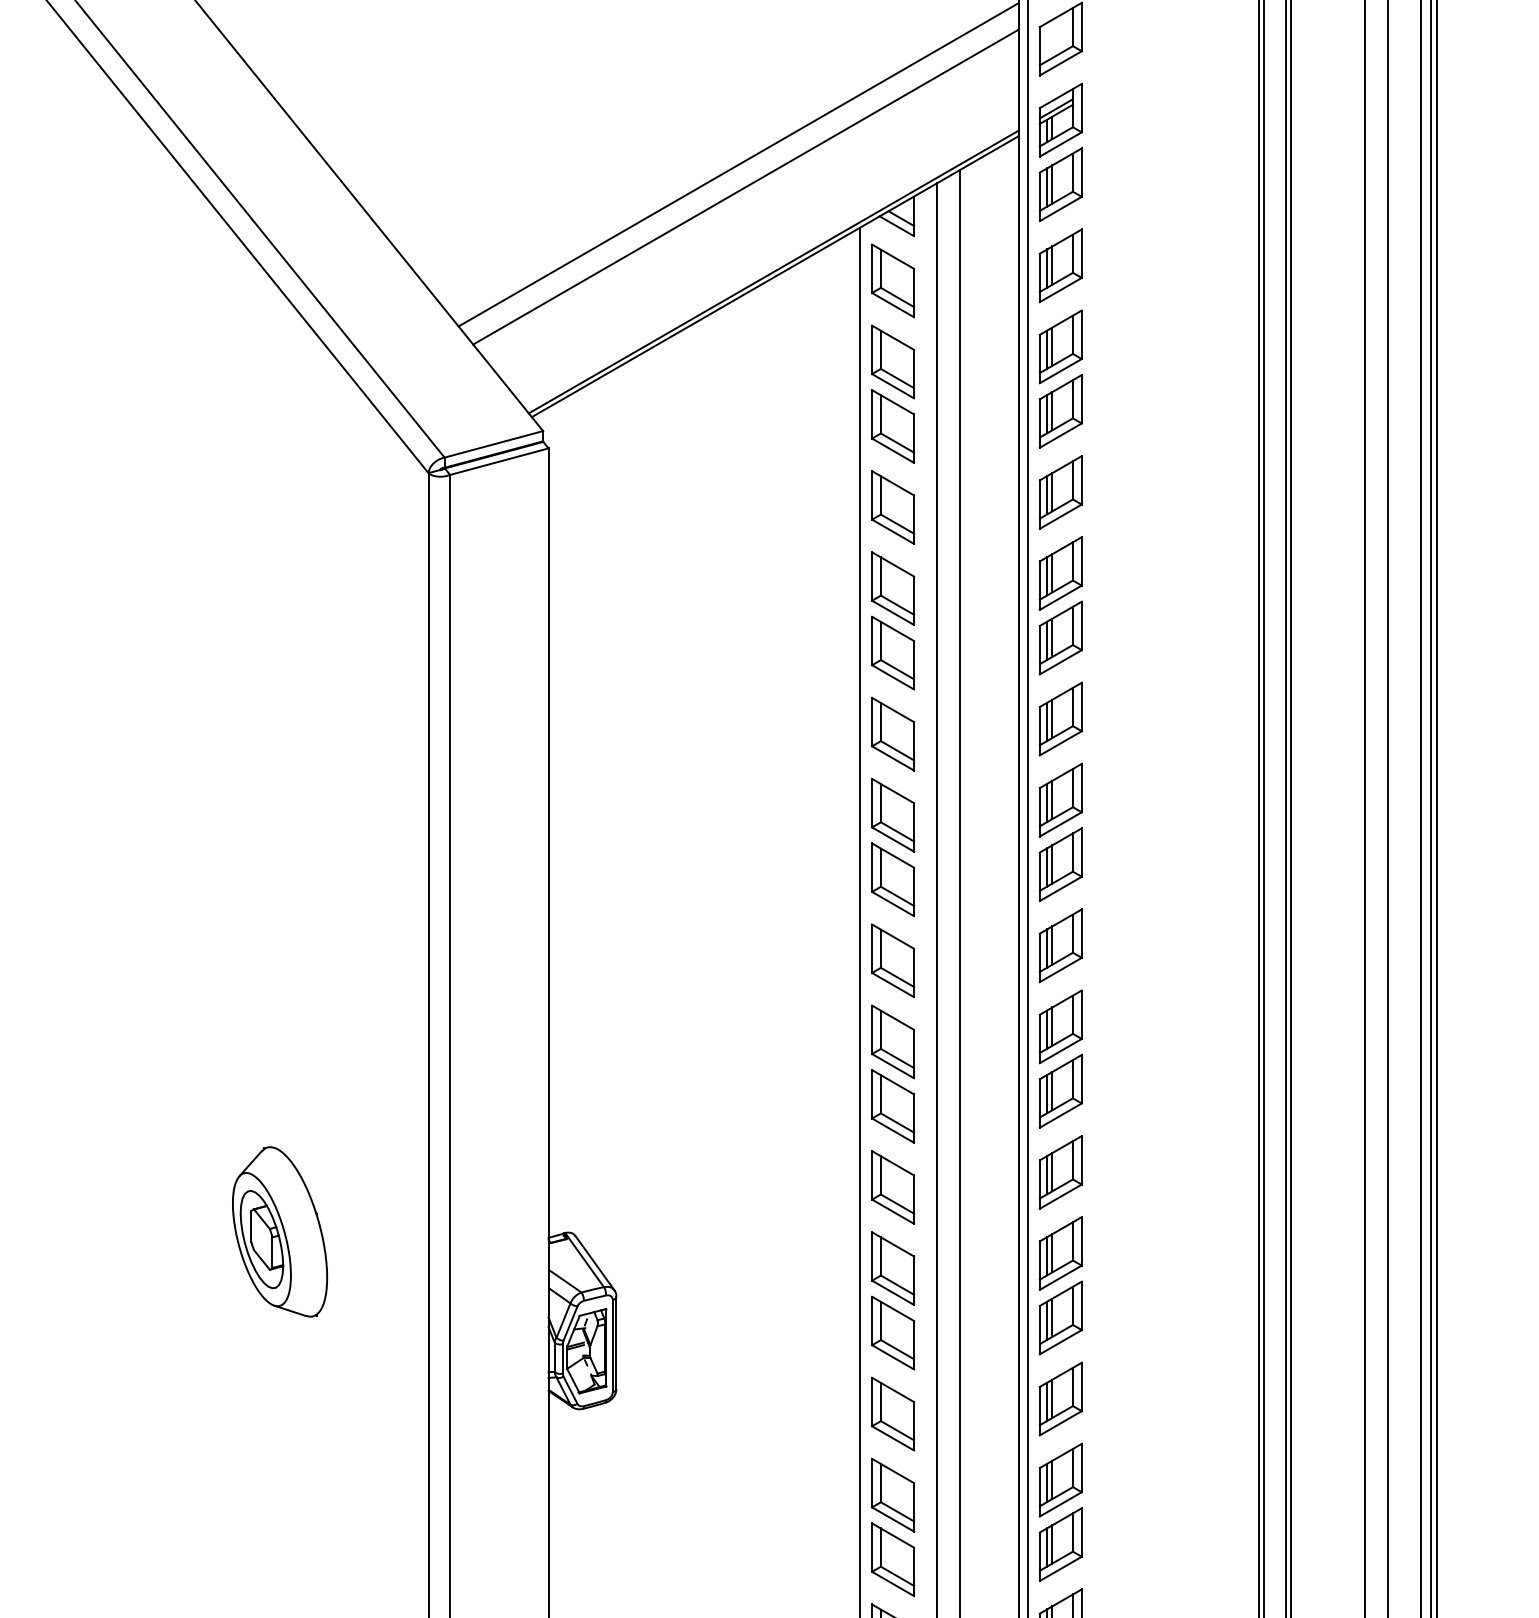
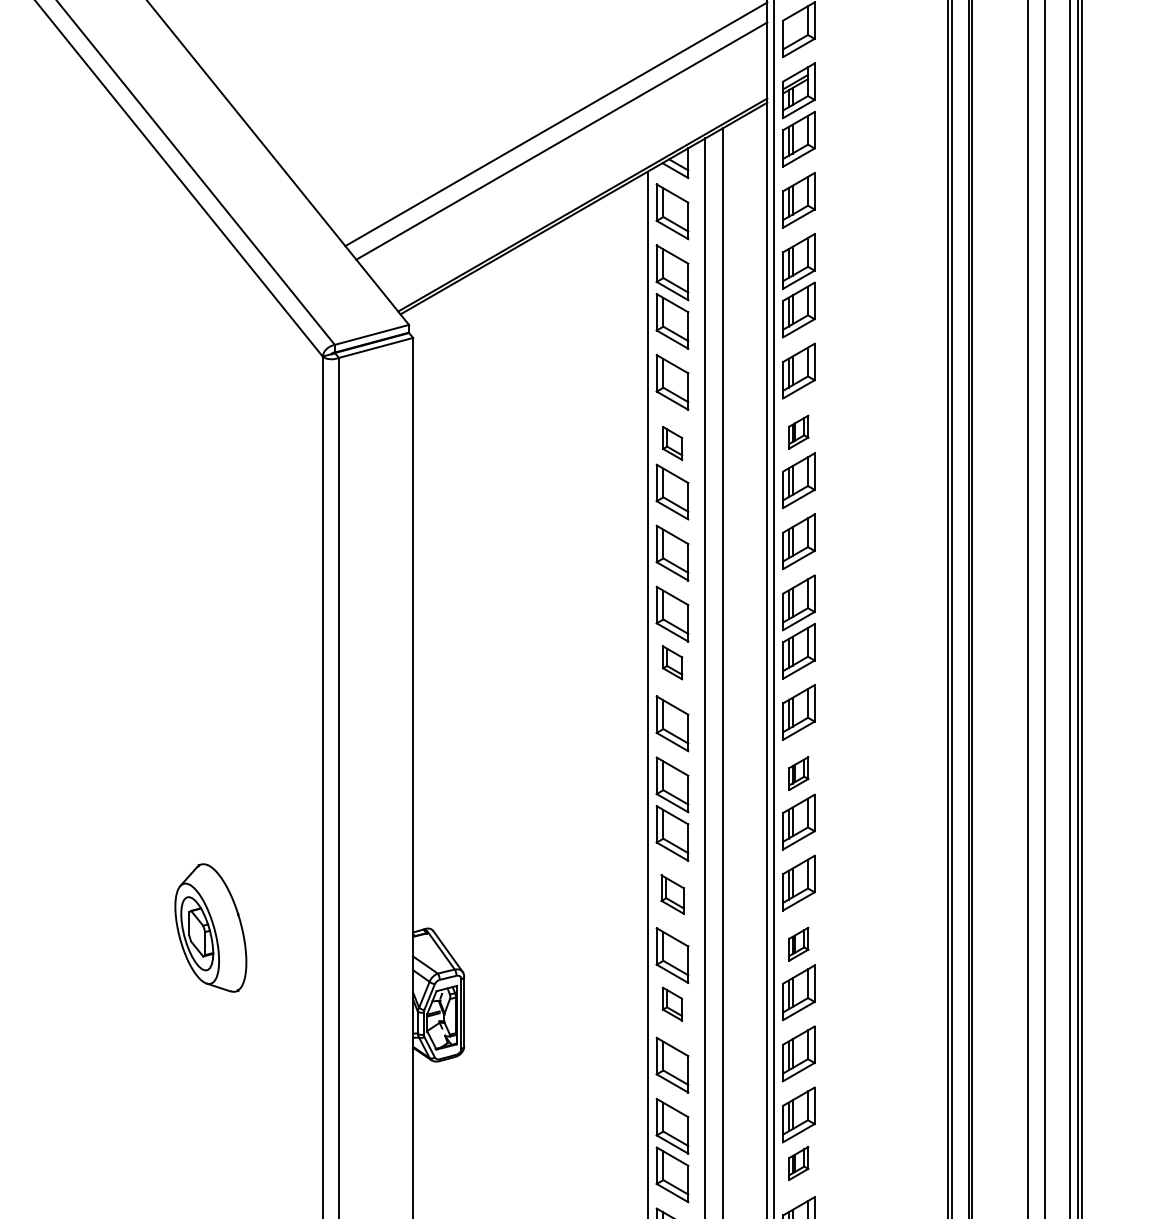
part: (1060, 573) -> (798, 432), size x0.6
part: (893, 588) -> (672, 443), size x0.6
part: (893, 879) -> (672, 662), size x0.6
part: (1060, 1026) -> (798, 773), size x0.6
part: (893, 1187) -> (672, 894), size x0.7
part: (1060, 1253) -> (798, 944), size x0.6
part: (892, 1332) -> (672, 1003), size x0.6
part: (1060, 1544) -> (798, 1163), size x0.6

